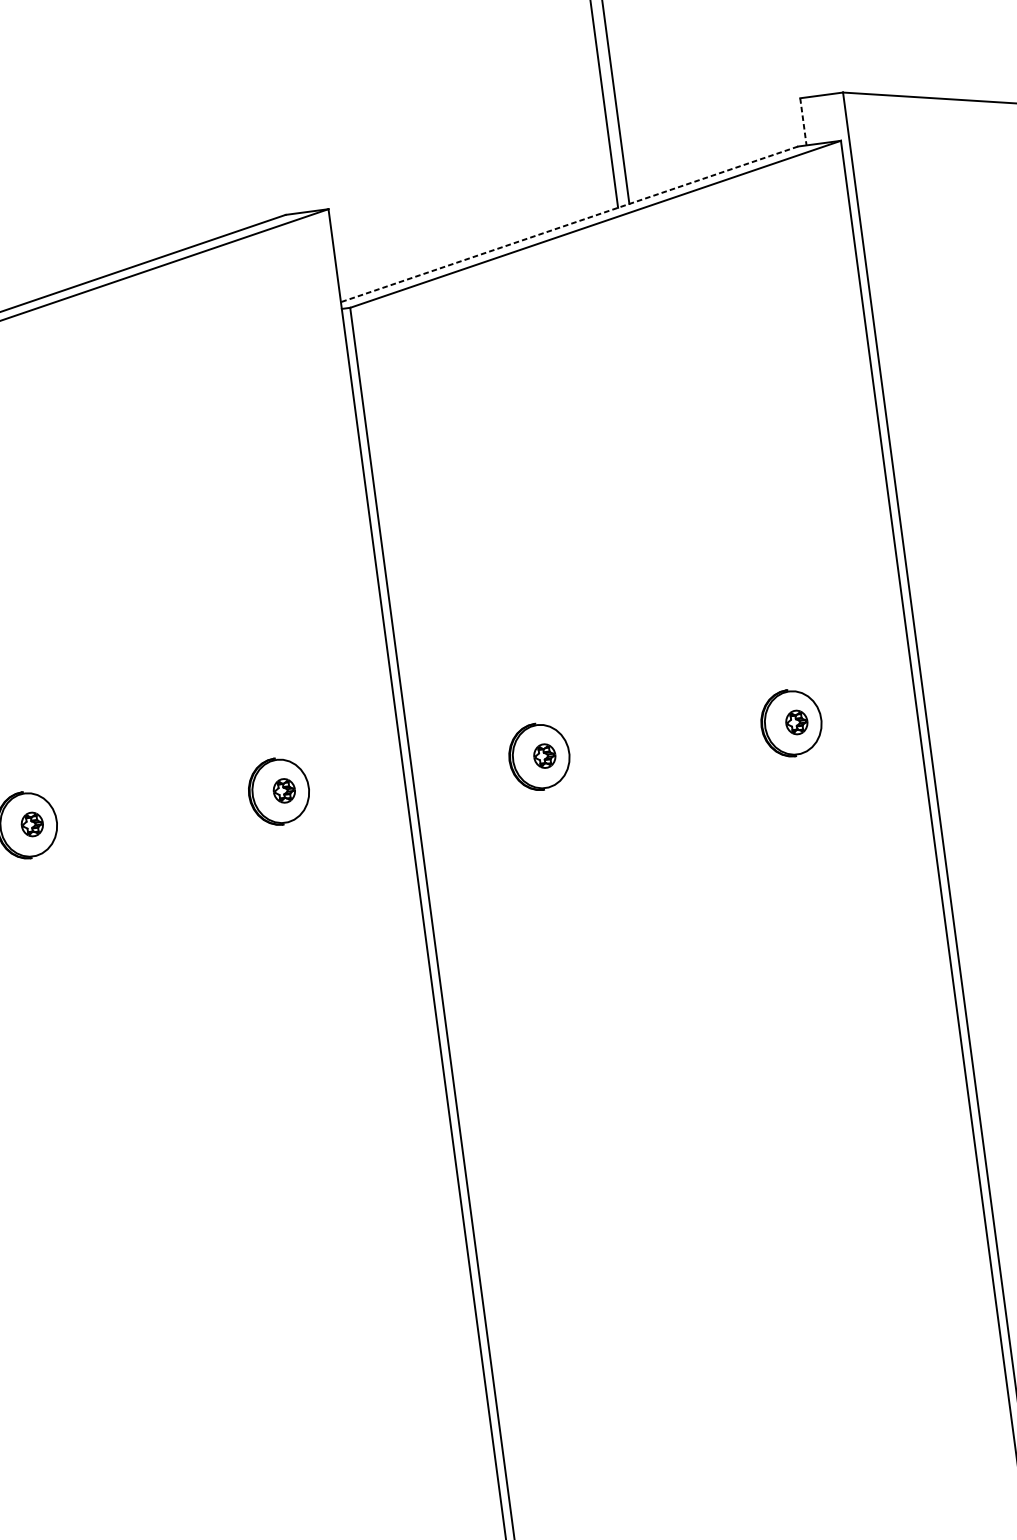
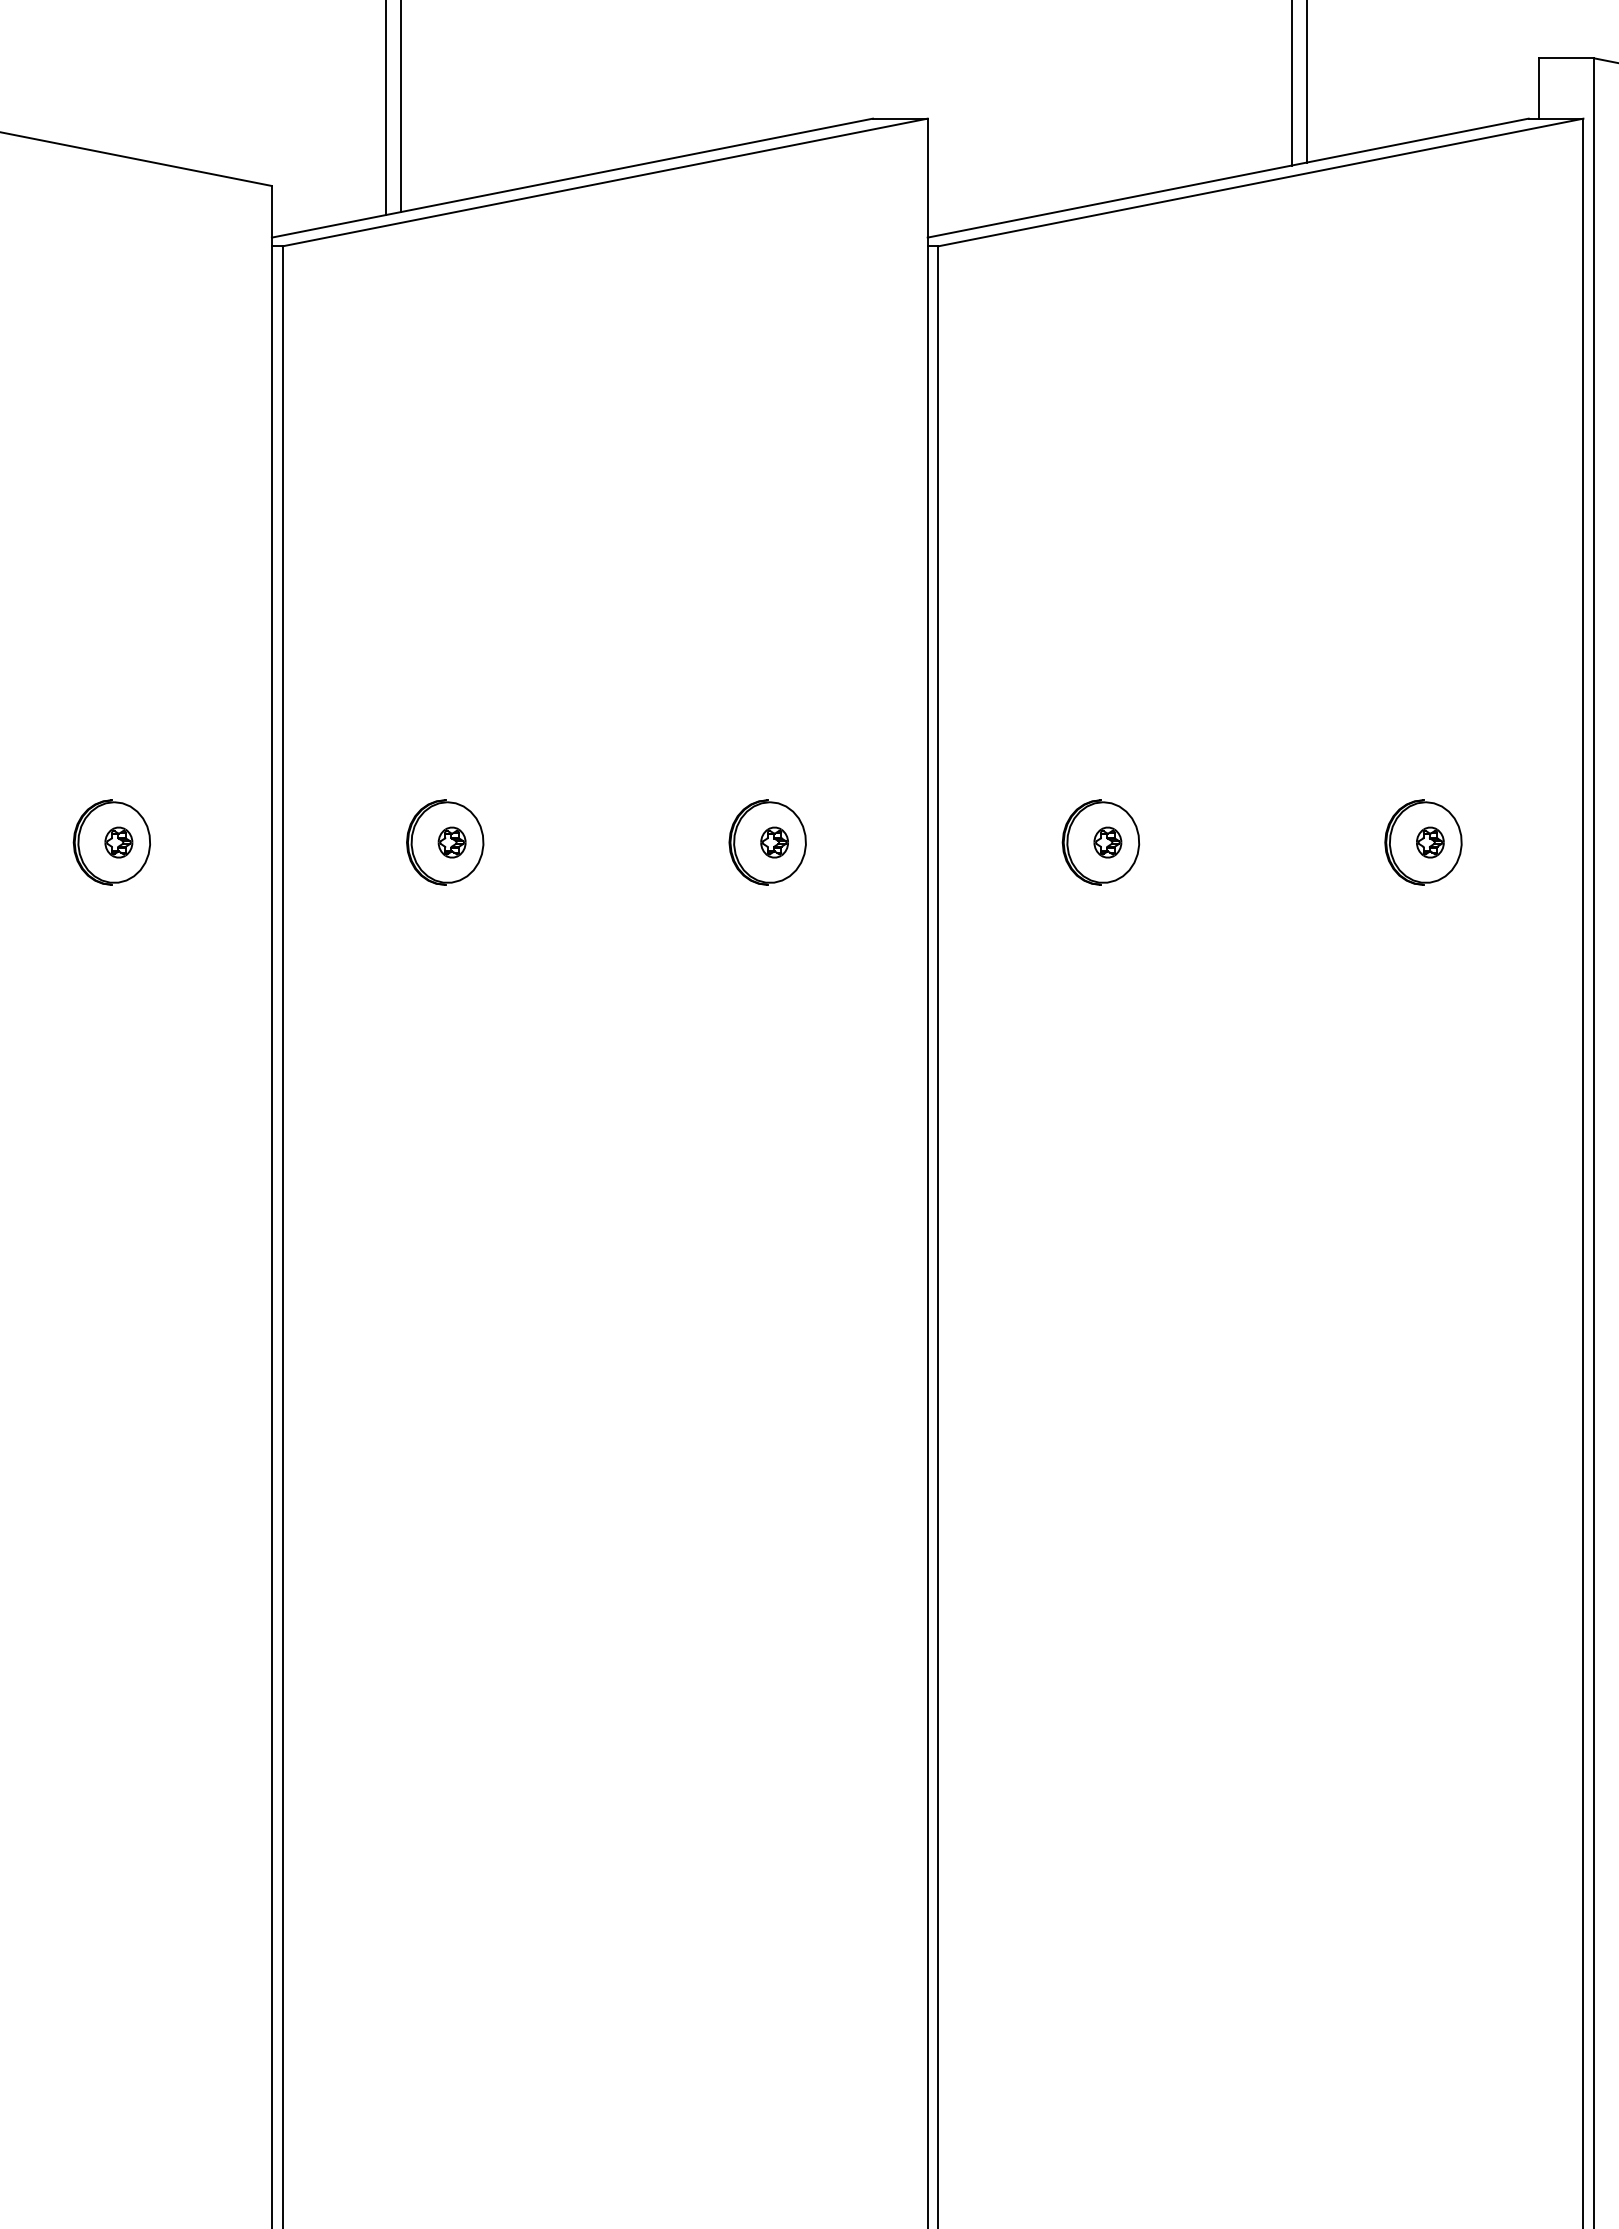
line: (803, 122) -> (1539, 89), dashed -> solid
line: (569, 224) -> (1227, 178), dashed -> solid

